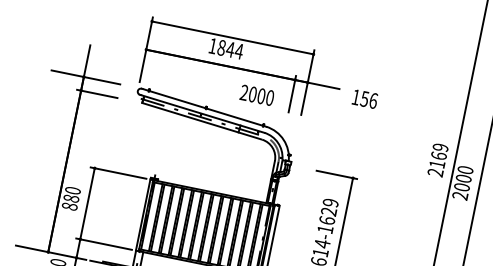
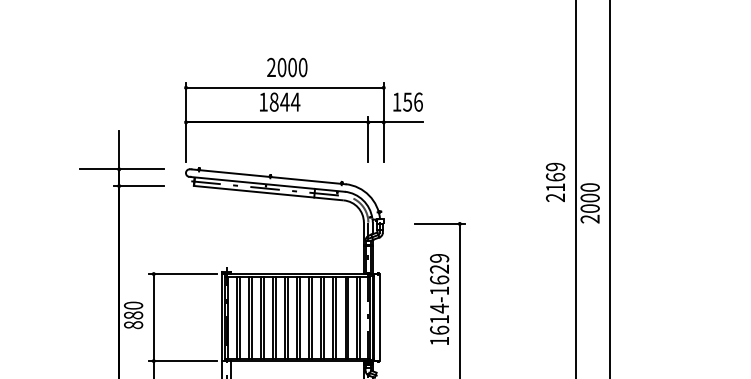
text: (257, 95) -> (287, 67), moved
text: (364, 98) -> (407, 101), moved

